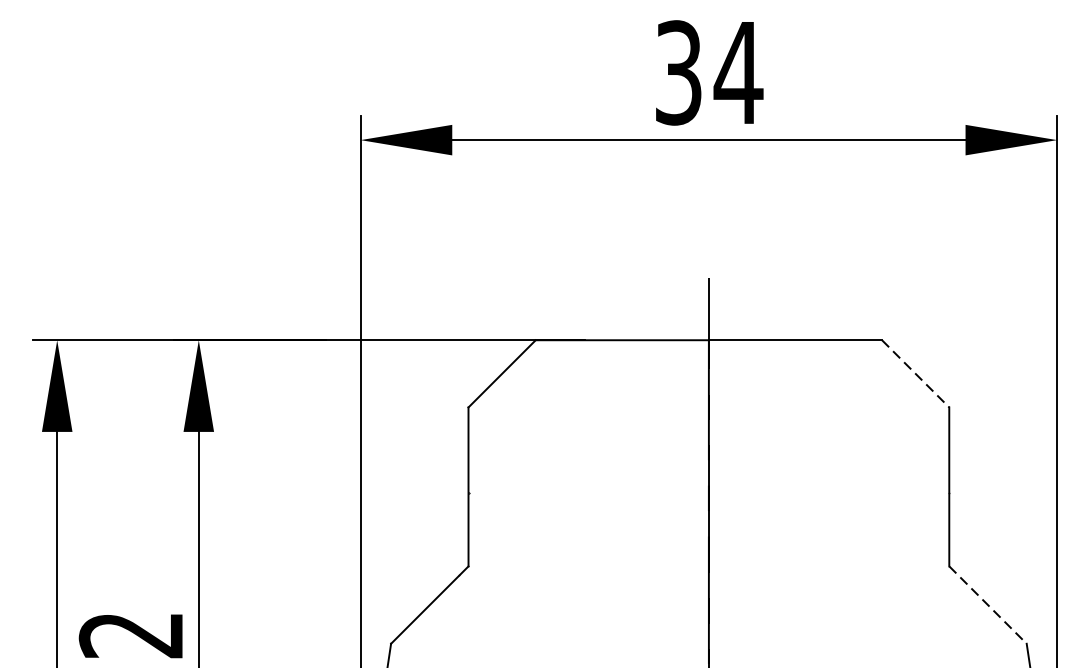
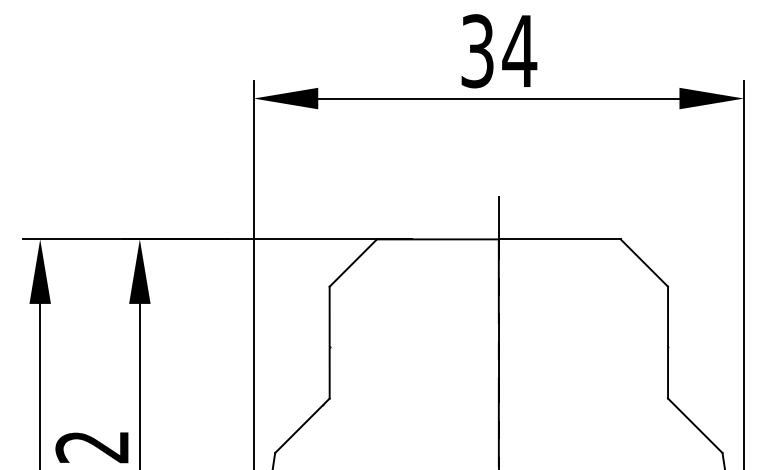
line: (915, 374) -> (644, 263), dashed -> solid
line: (988, 604) -> (695, 425), dashed -> solid

